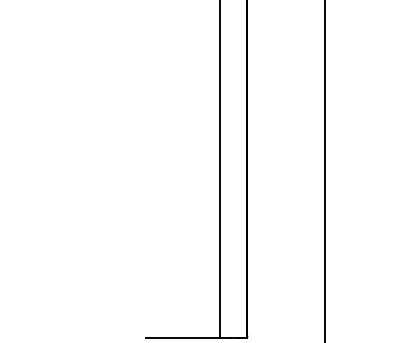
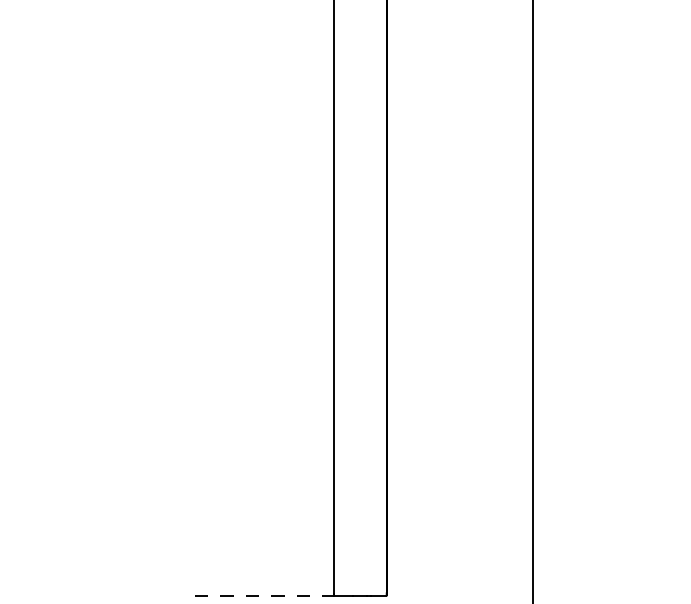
line: (182, 337) -> (264, 595), solid -> dashed

